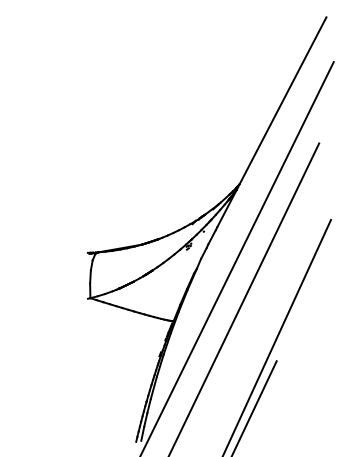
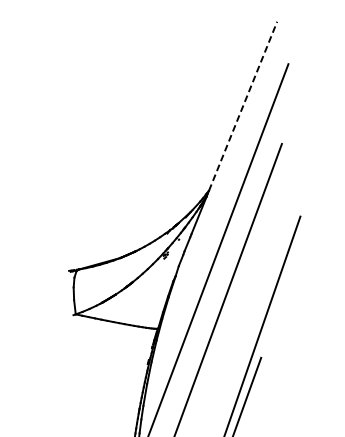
line: (283, 100) -> (243, 105), solid -> dashed

